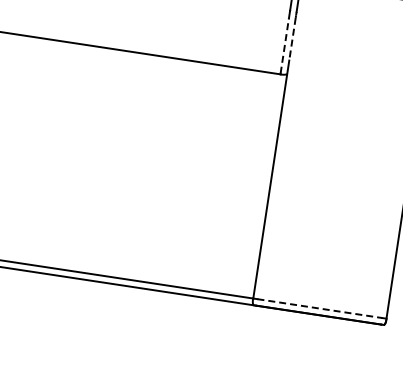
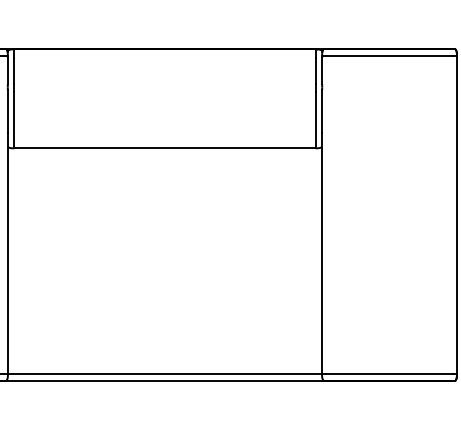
line: (292, 40) -> (322, 112), dashed -> solid
line: (284, 45) -> (315, 119), dashed -> solid
line: (320, 308) -> (390, 373), dashed -> solid

